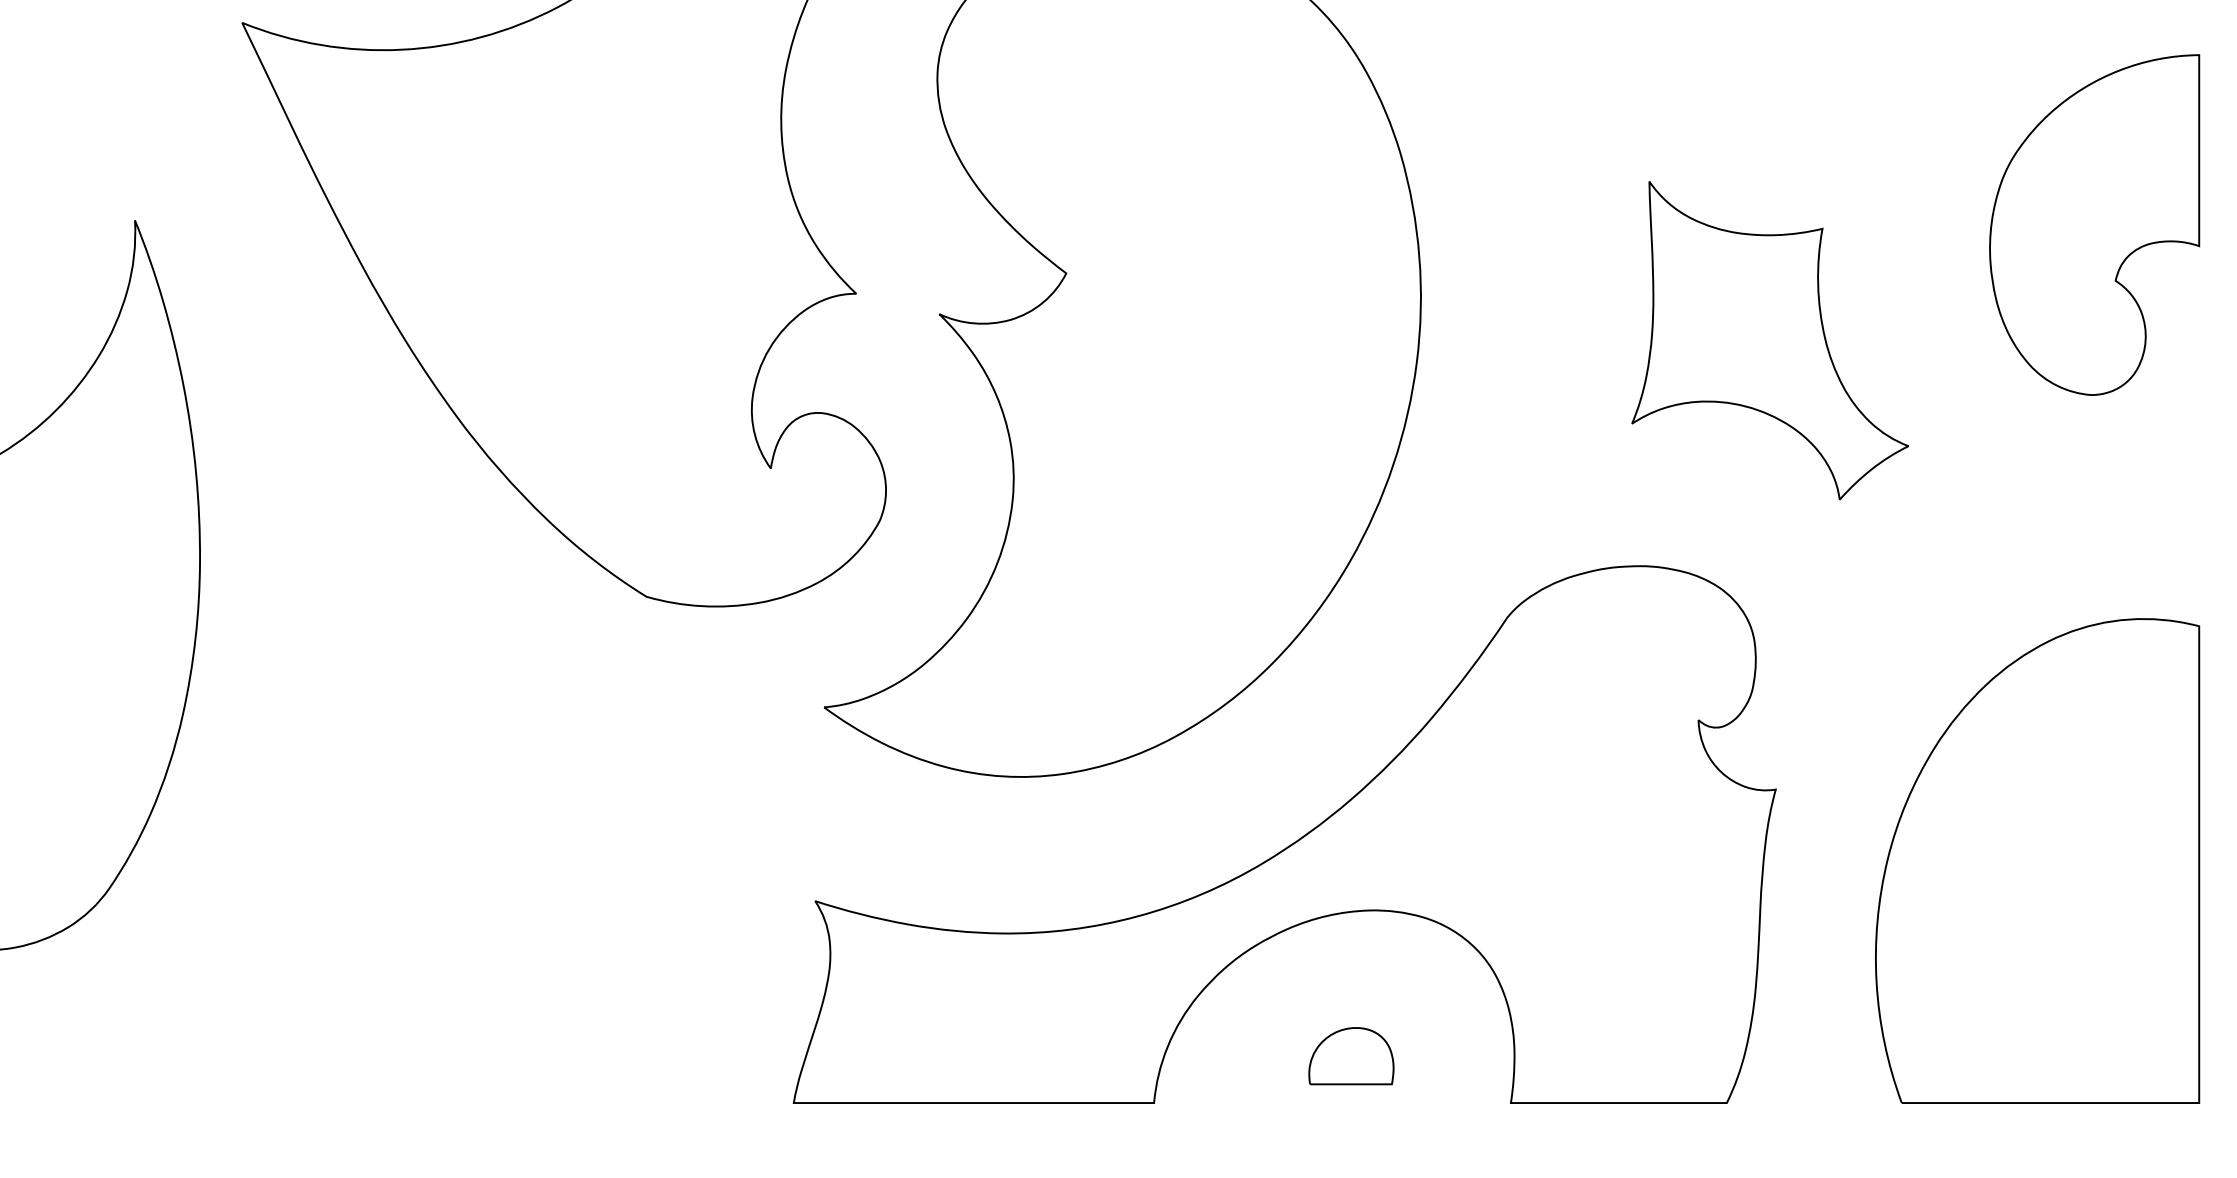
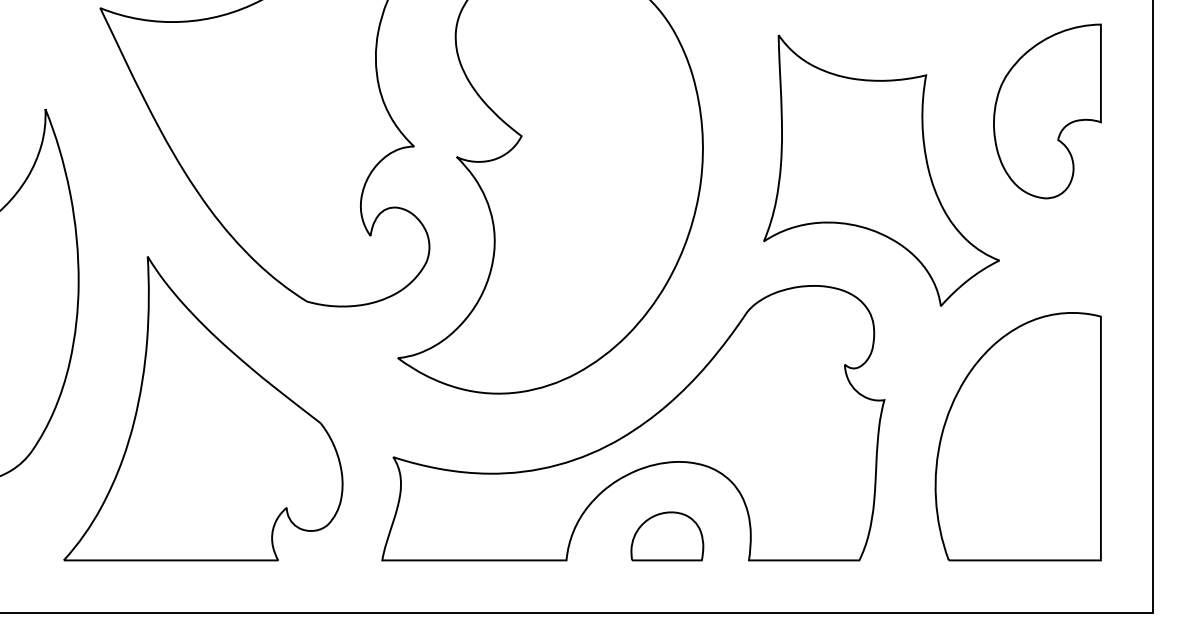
part: (1770, 340) -> (881, 170), size x1.67
part: (444, 805) -> (203, 408), added
part: (1351, 1056) -> (667, 536), size x1.67

